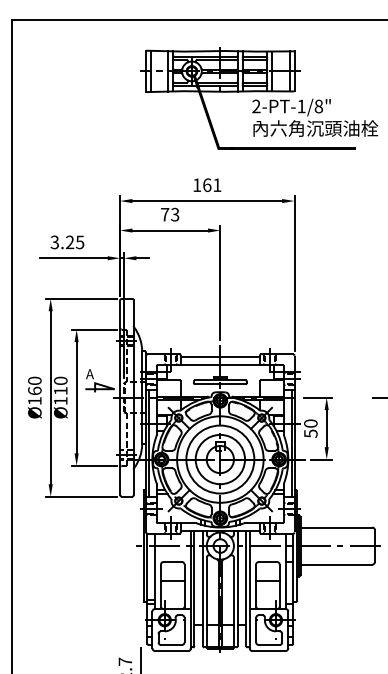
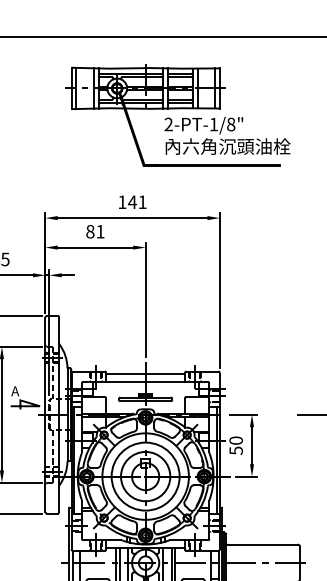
text: (315, 117) -> (227, 135), moved
text: (206, 185) -> (131, 202), 161 -> 141
text: (170, 214) -> (95, 231), 73 -> 81

